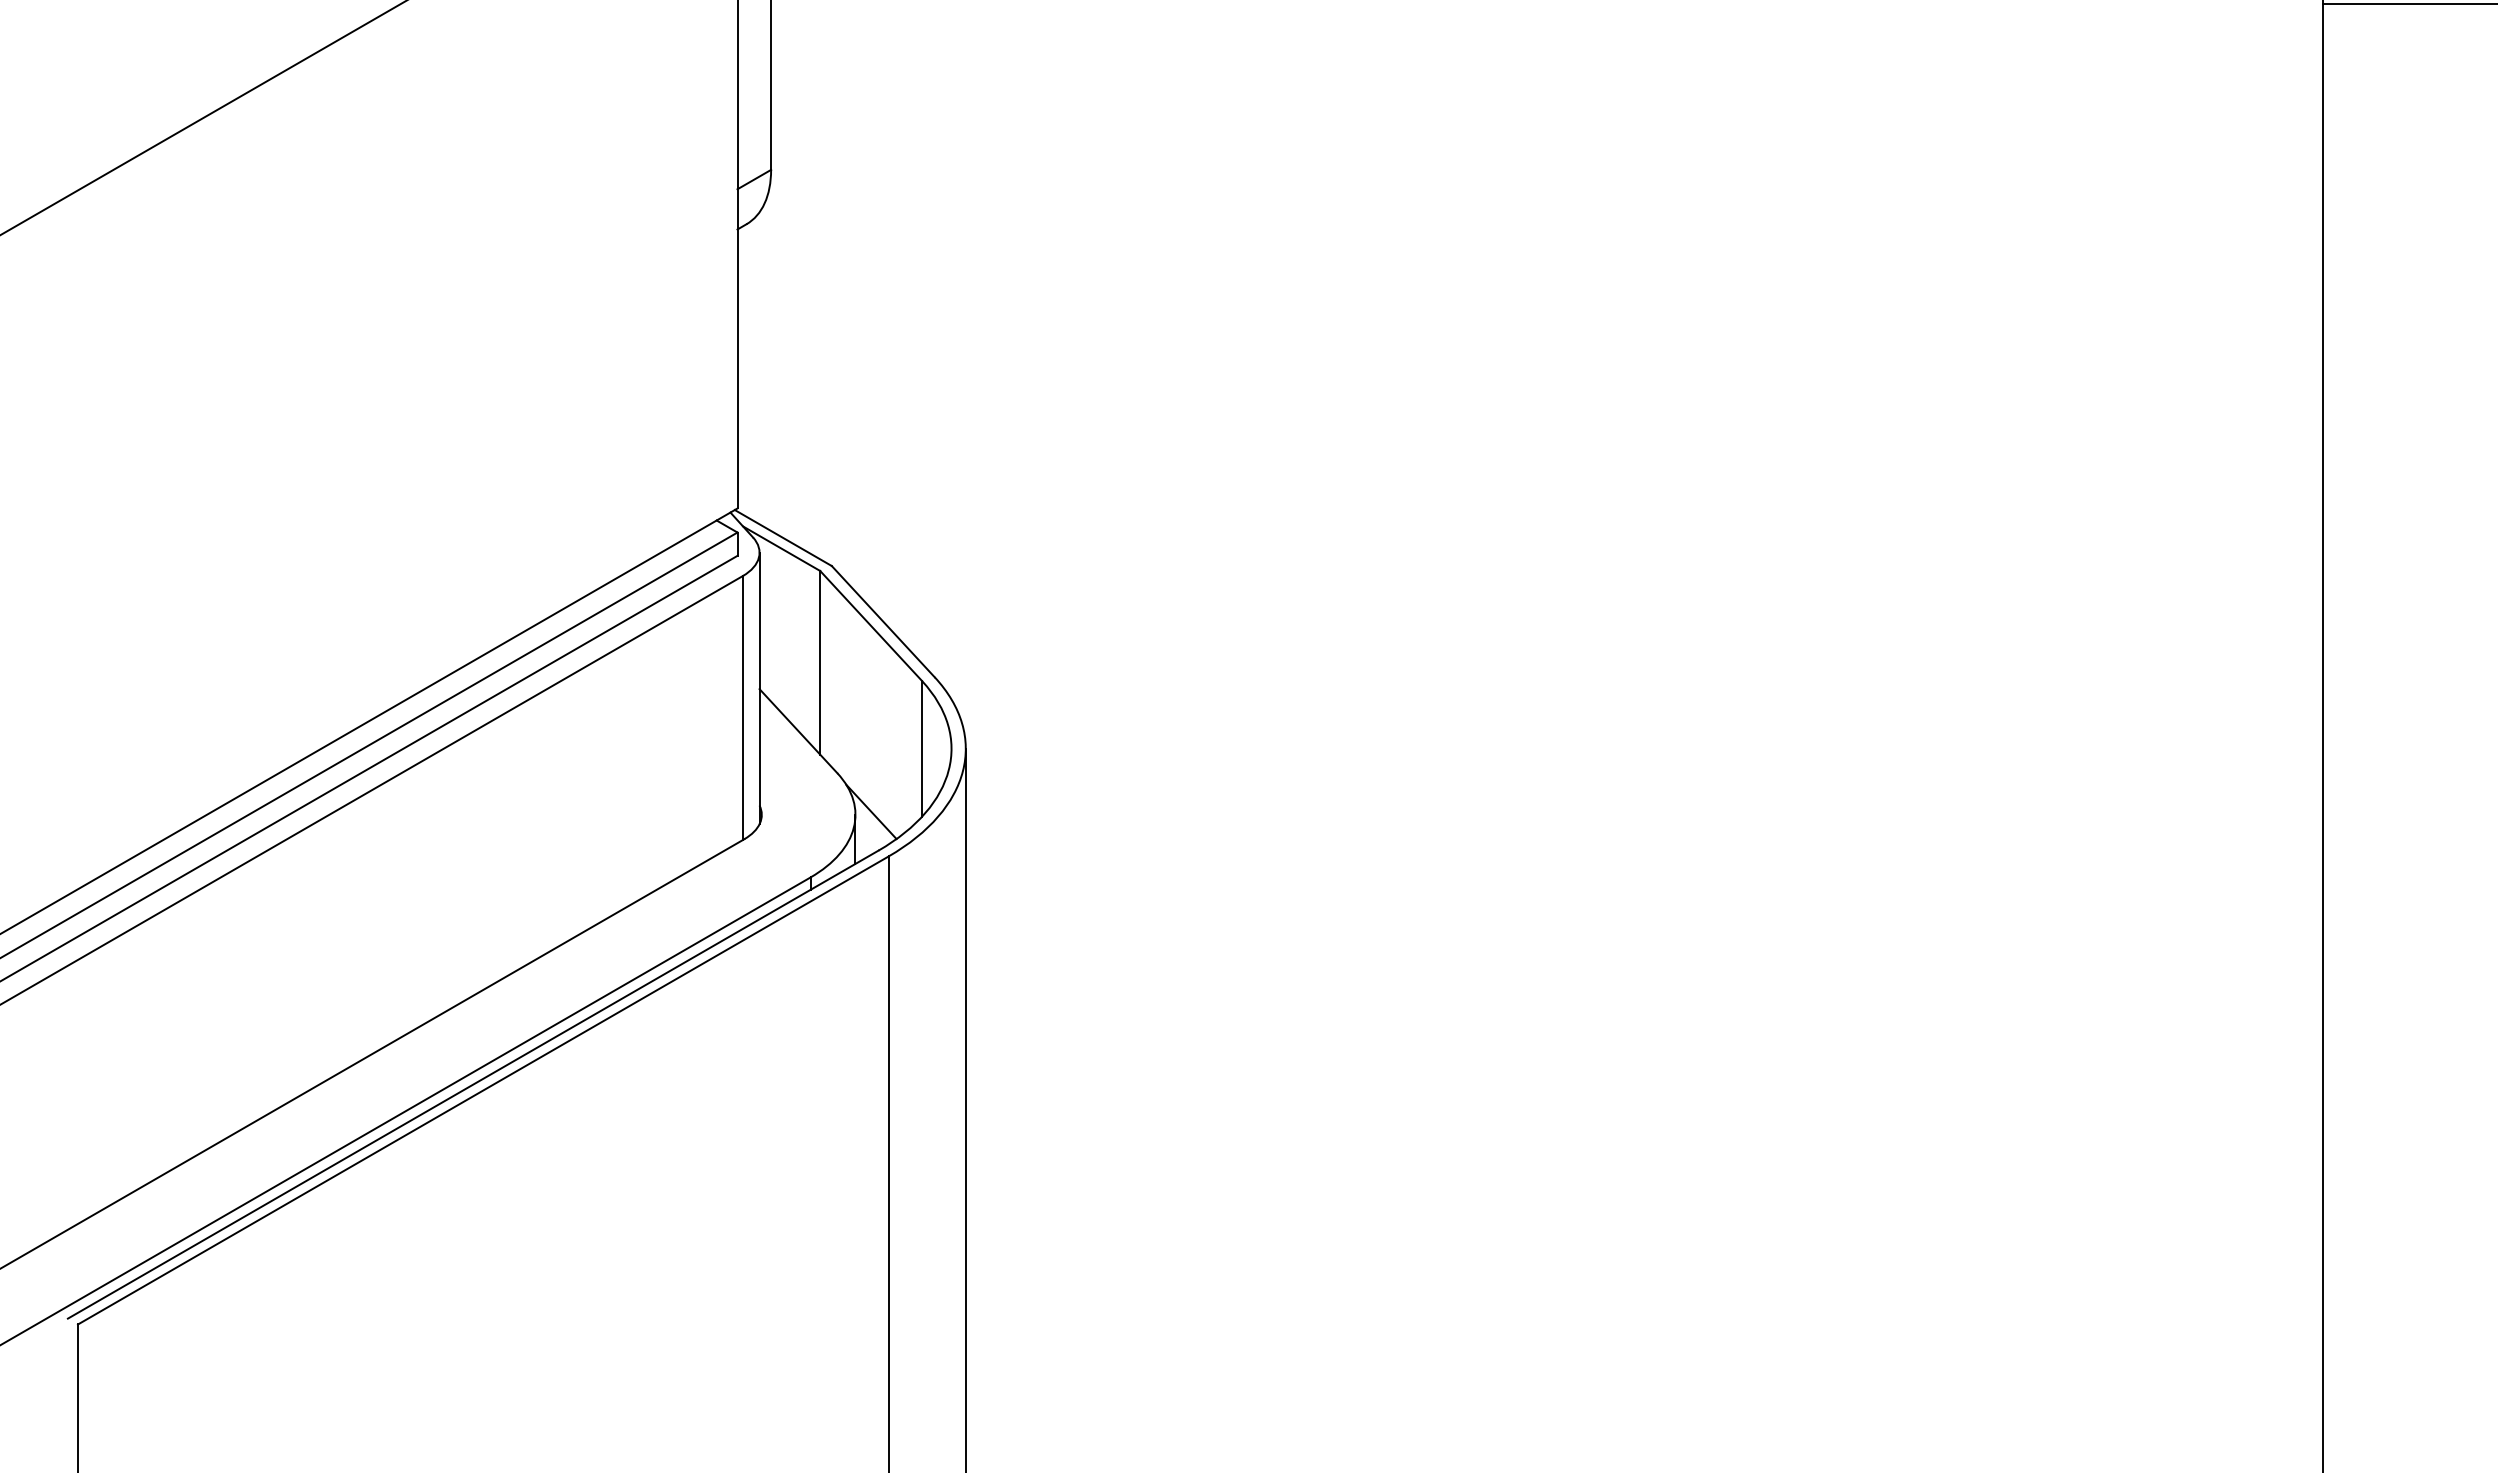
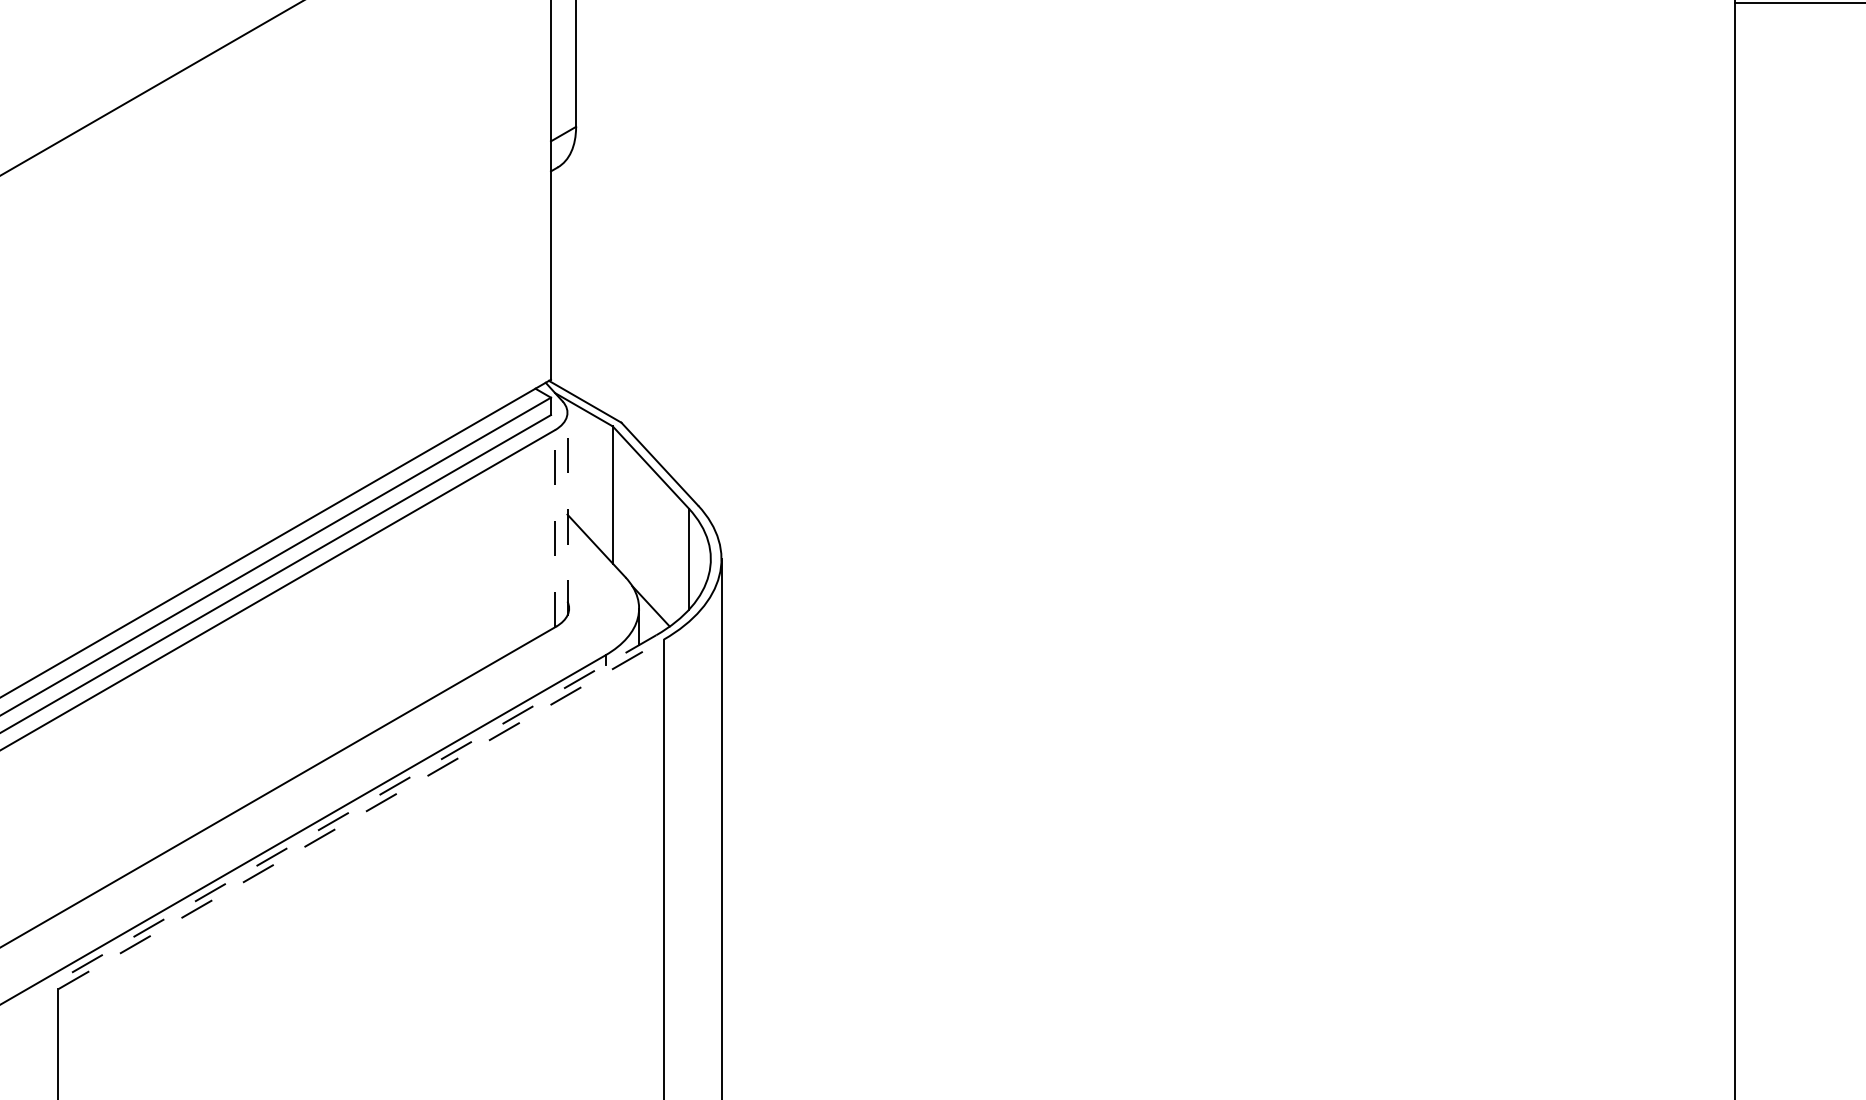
line: (759, 688) -> (567, 514), solid -> dashed
line: (742, 708) -> (554, 529), solid -> dashed
line: (472, 1084) -> (353, 809), solid -> dashed
line: (483, 1090) -> (361, 814), solid -> dashed

